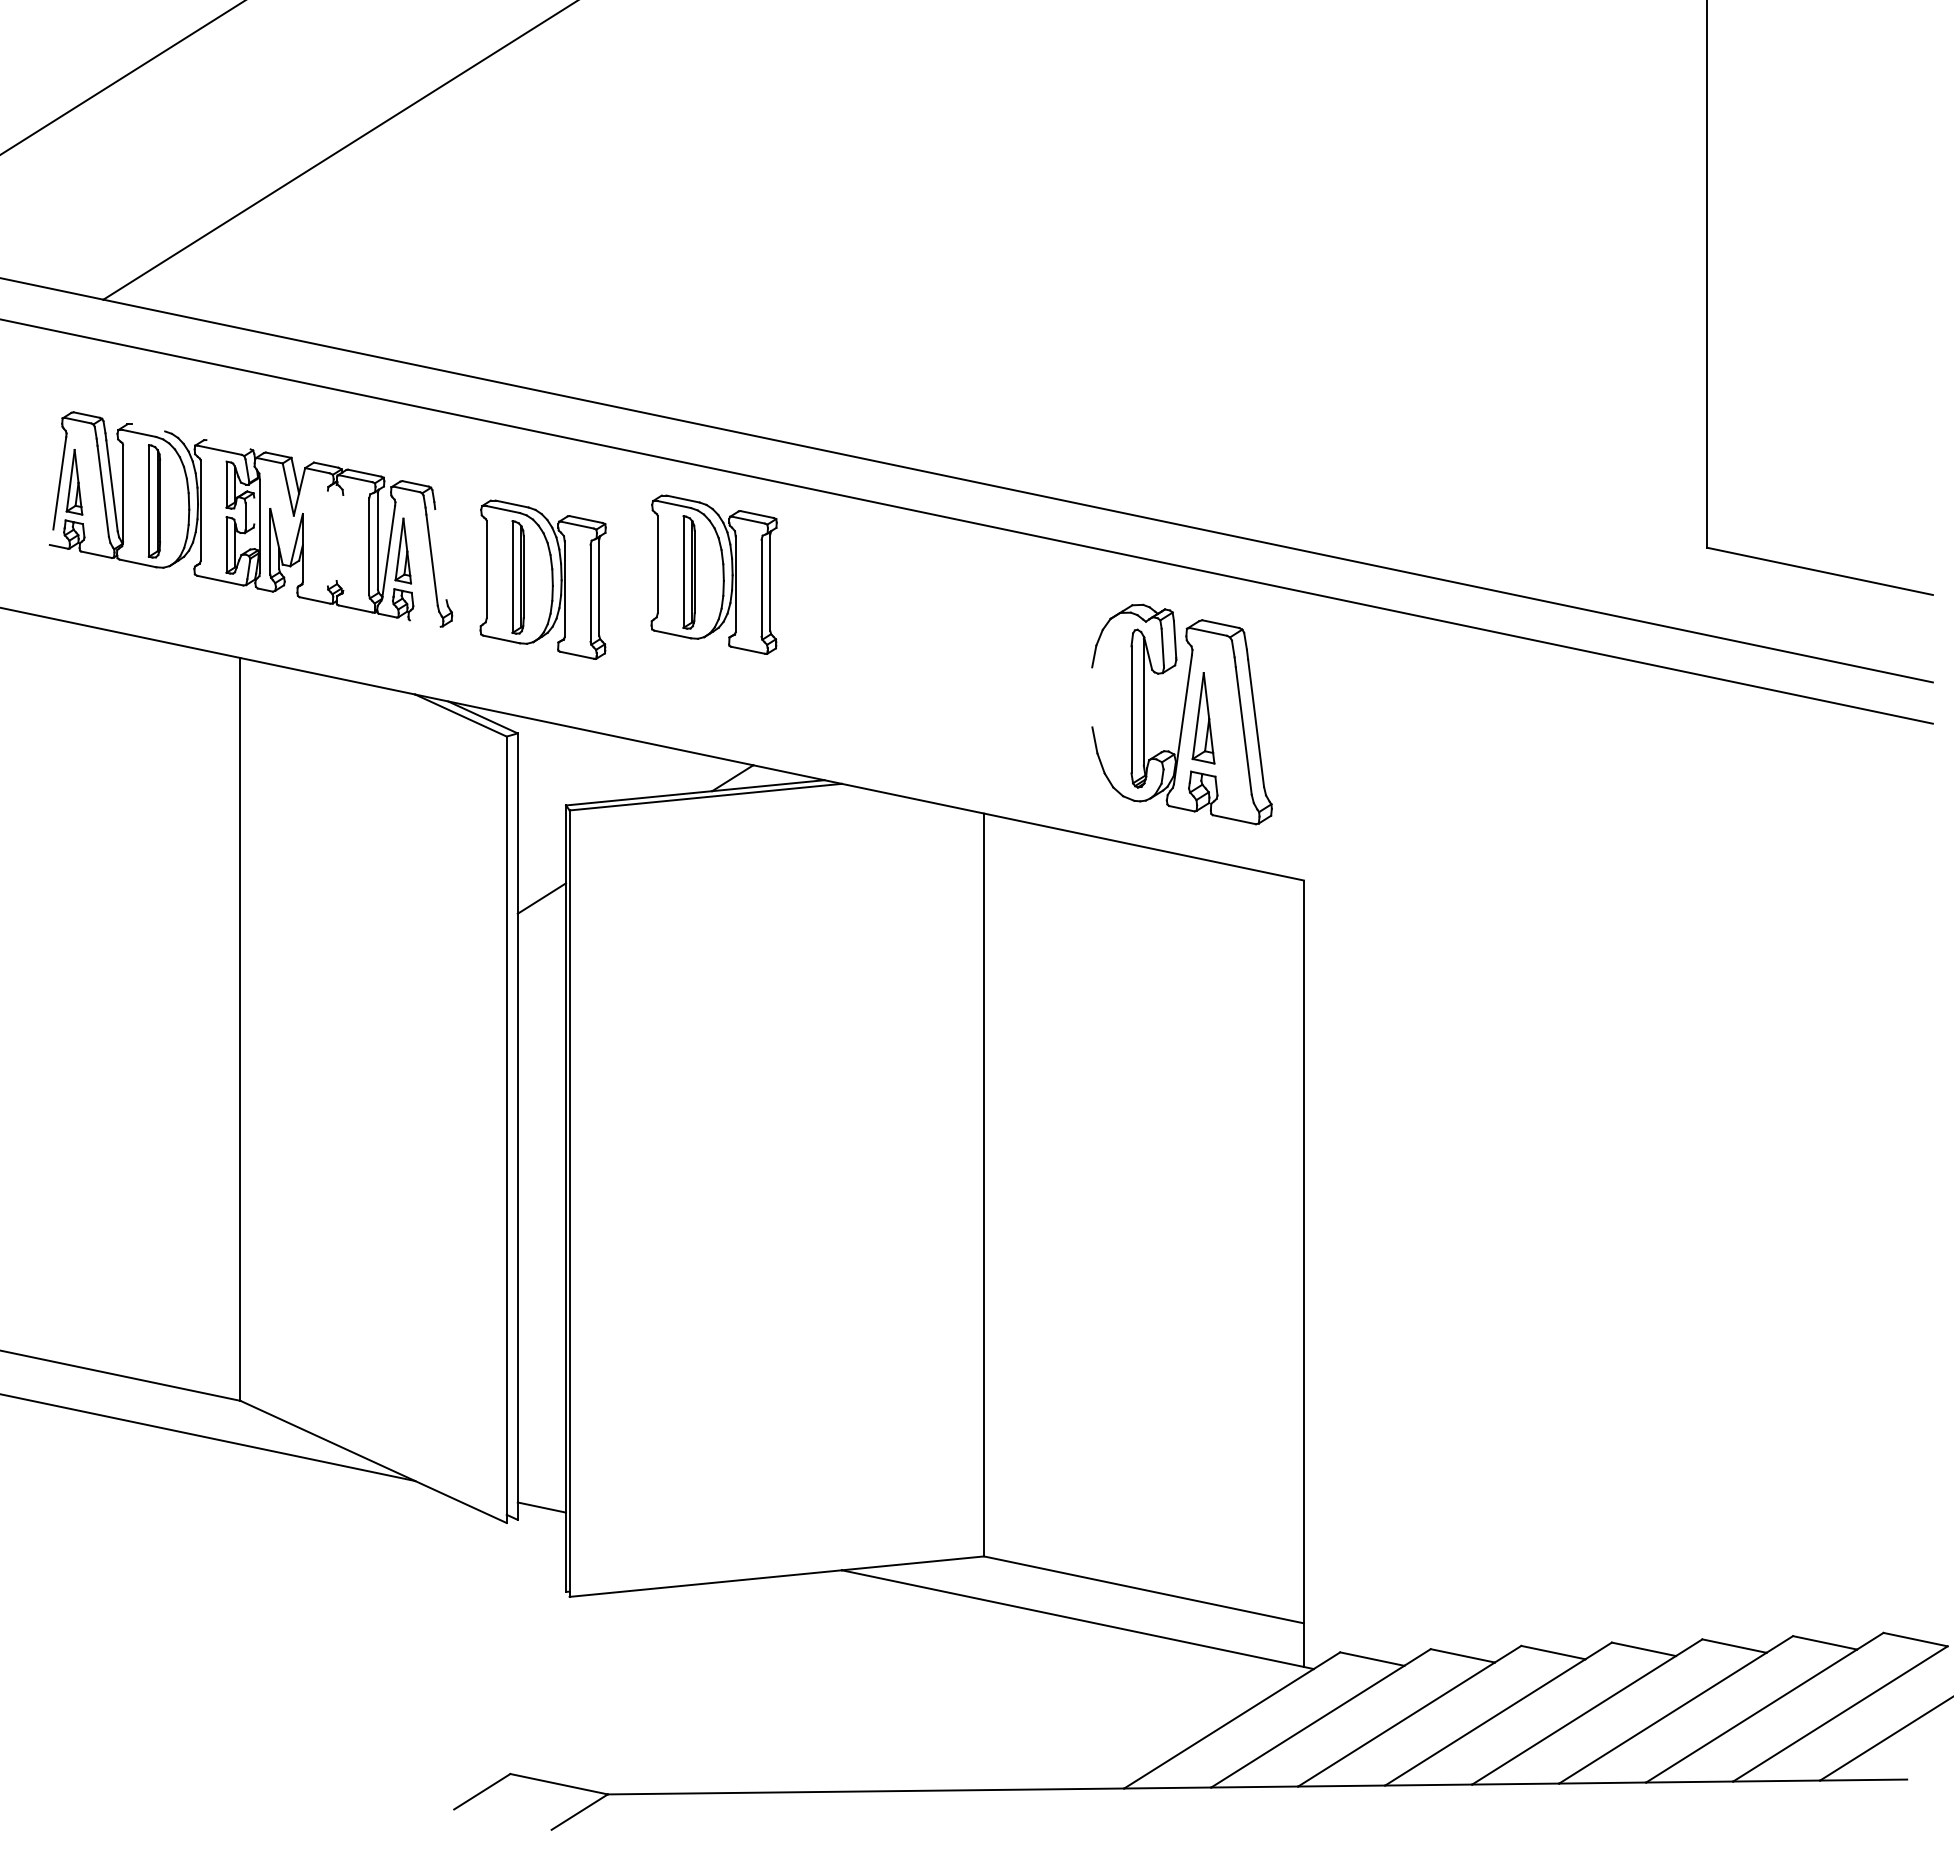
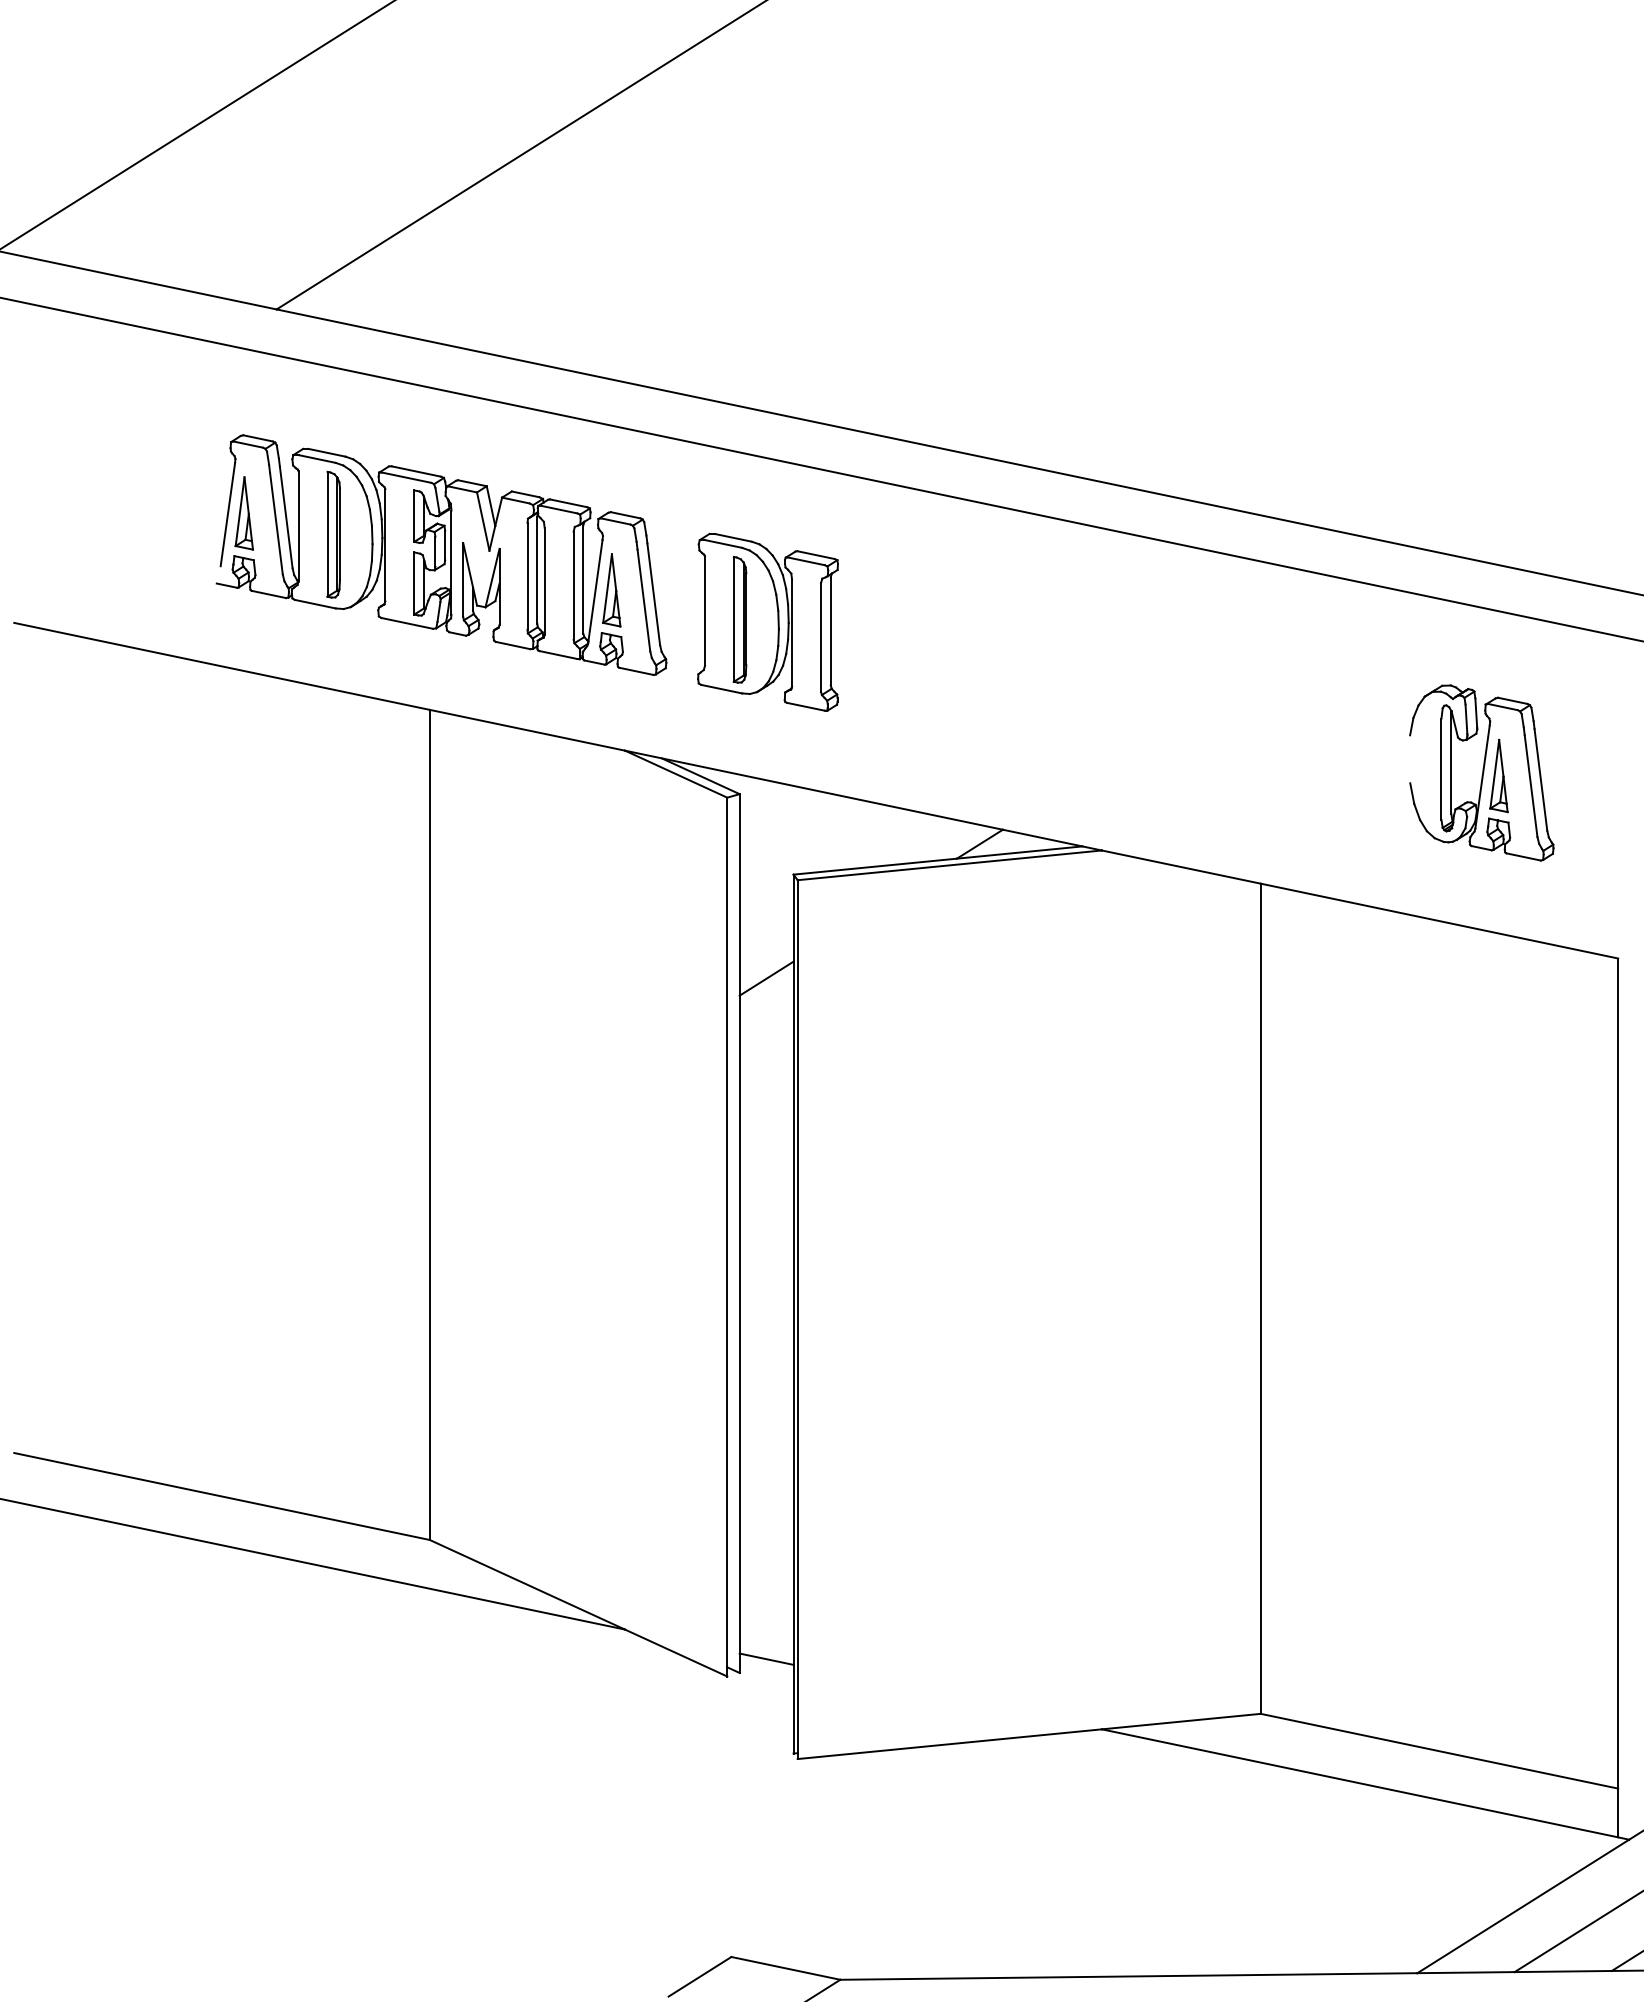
line: (148, 427) -> (327, 452), added
line: (228, 444) -> (416, 471), added
line: (254, 510) -> (445, 545), added
line: (336, 532) -> (537, 569), added
line: (327, 538) -> (527, 576), added
line: (343, 542) -> (544, 580), added
line: (440, 554) -> (653, 594), added
part: (713, 574) -> (958, 616), removed
line: (424, 623) -> (635, 671), added
part: (1181, 714) -> (1481, 772), size x0.71

